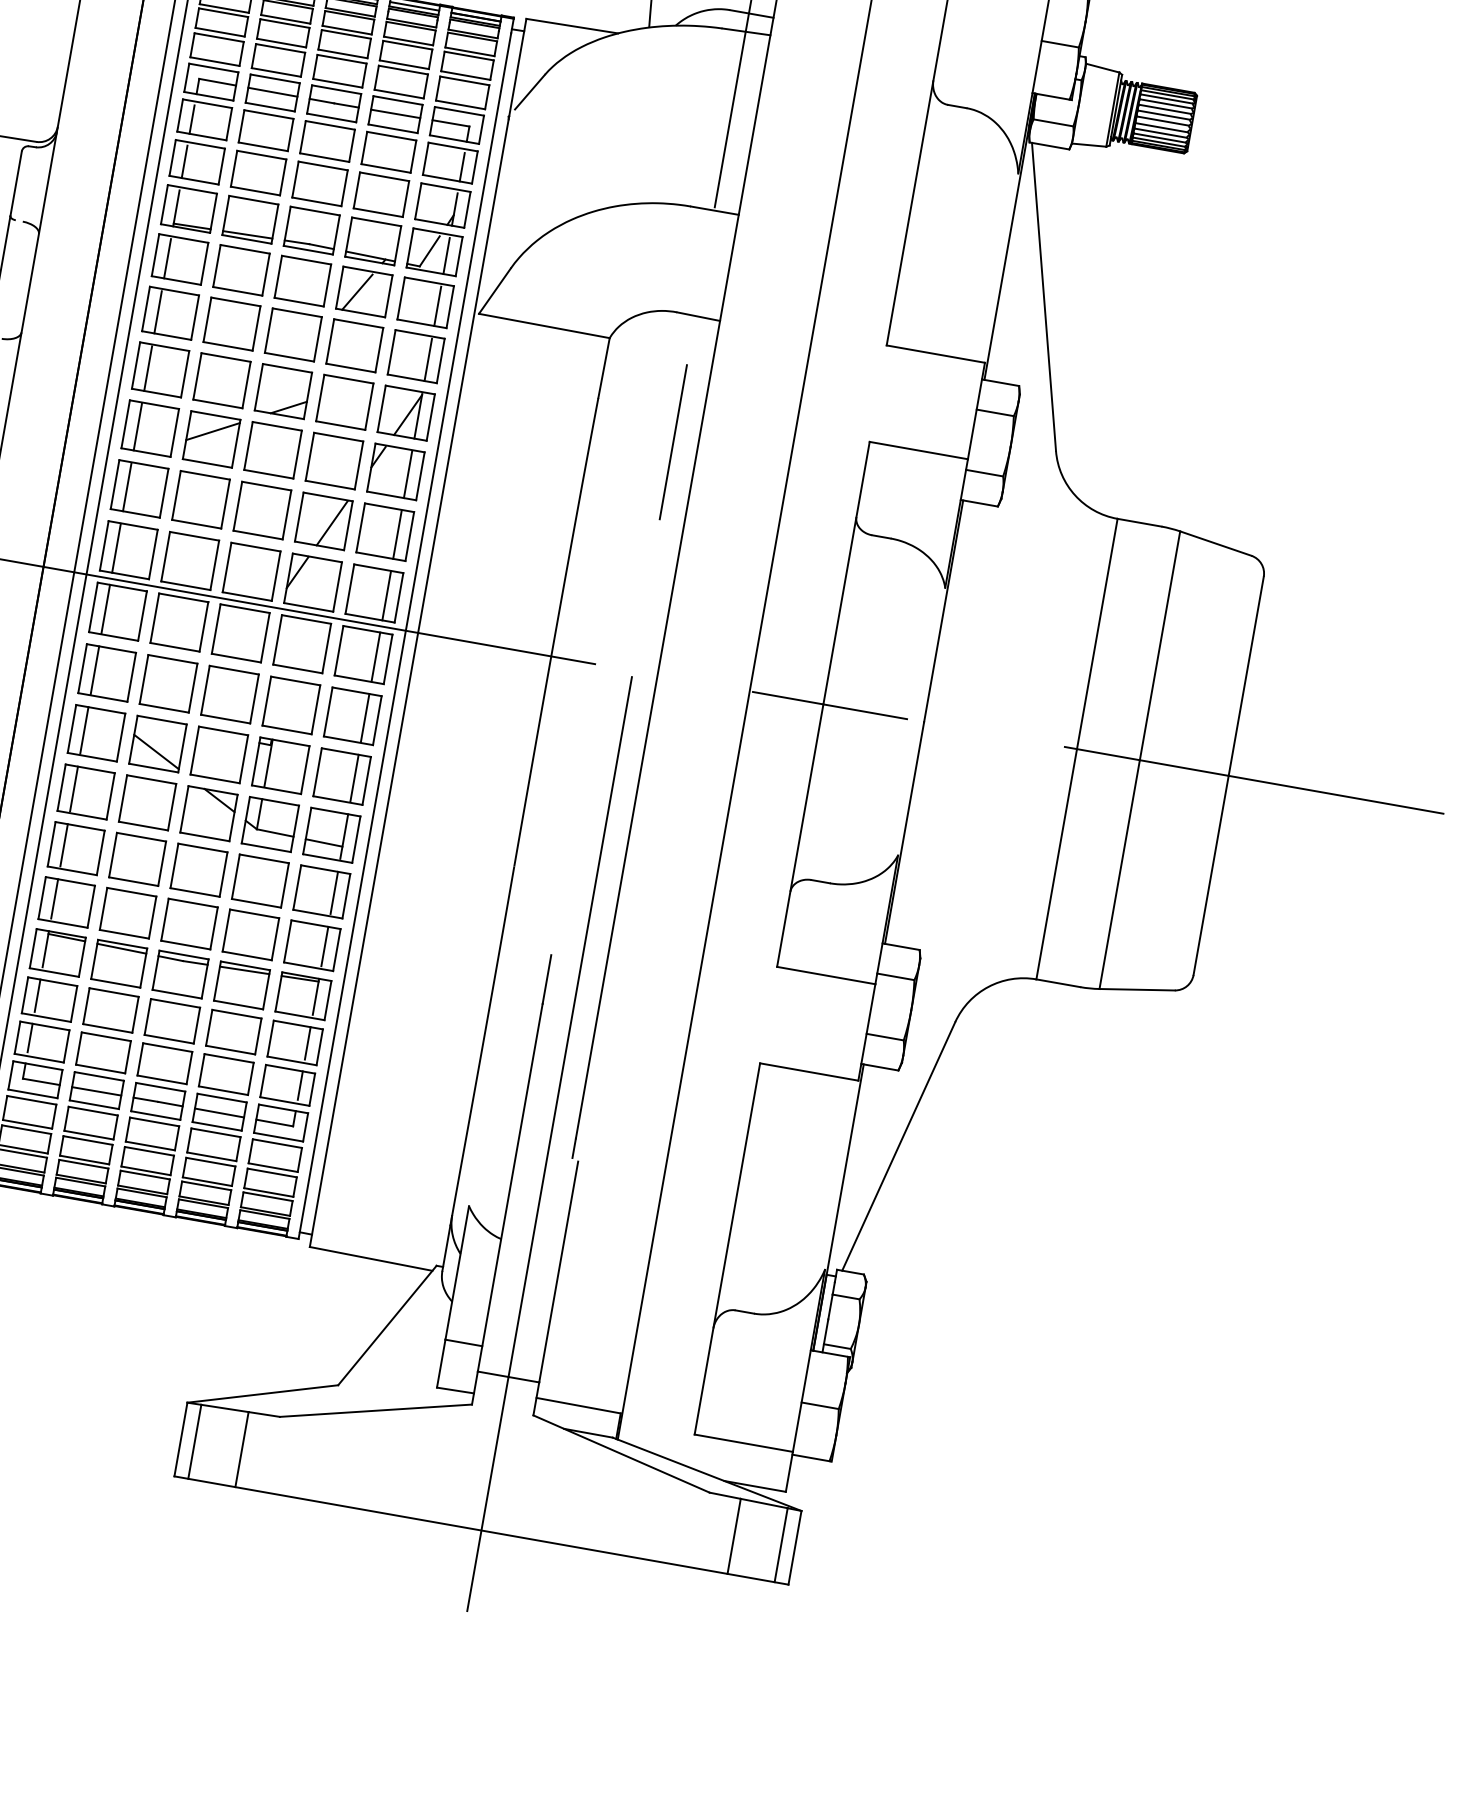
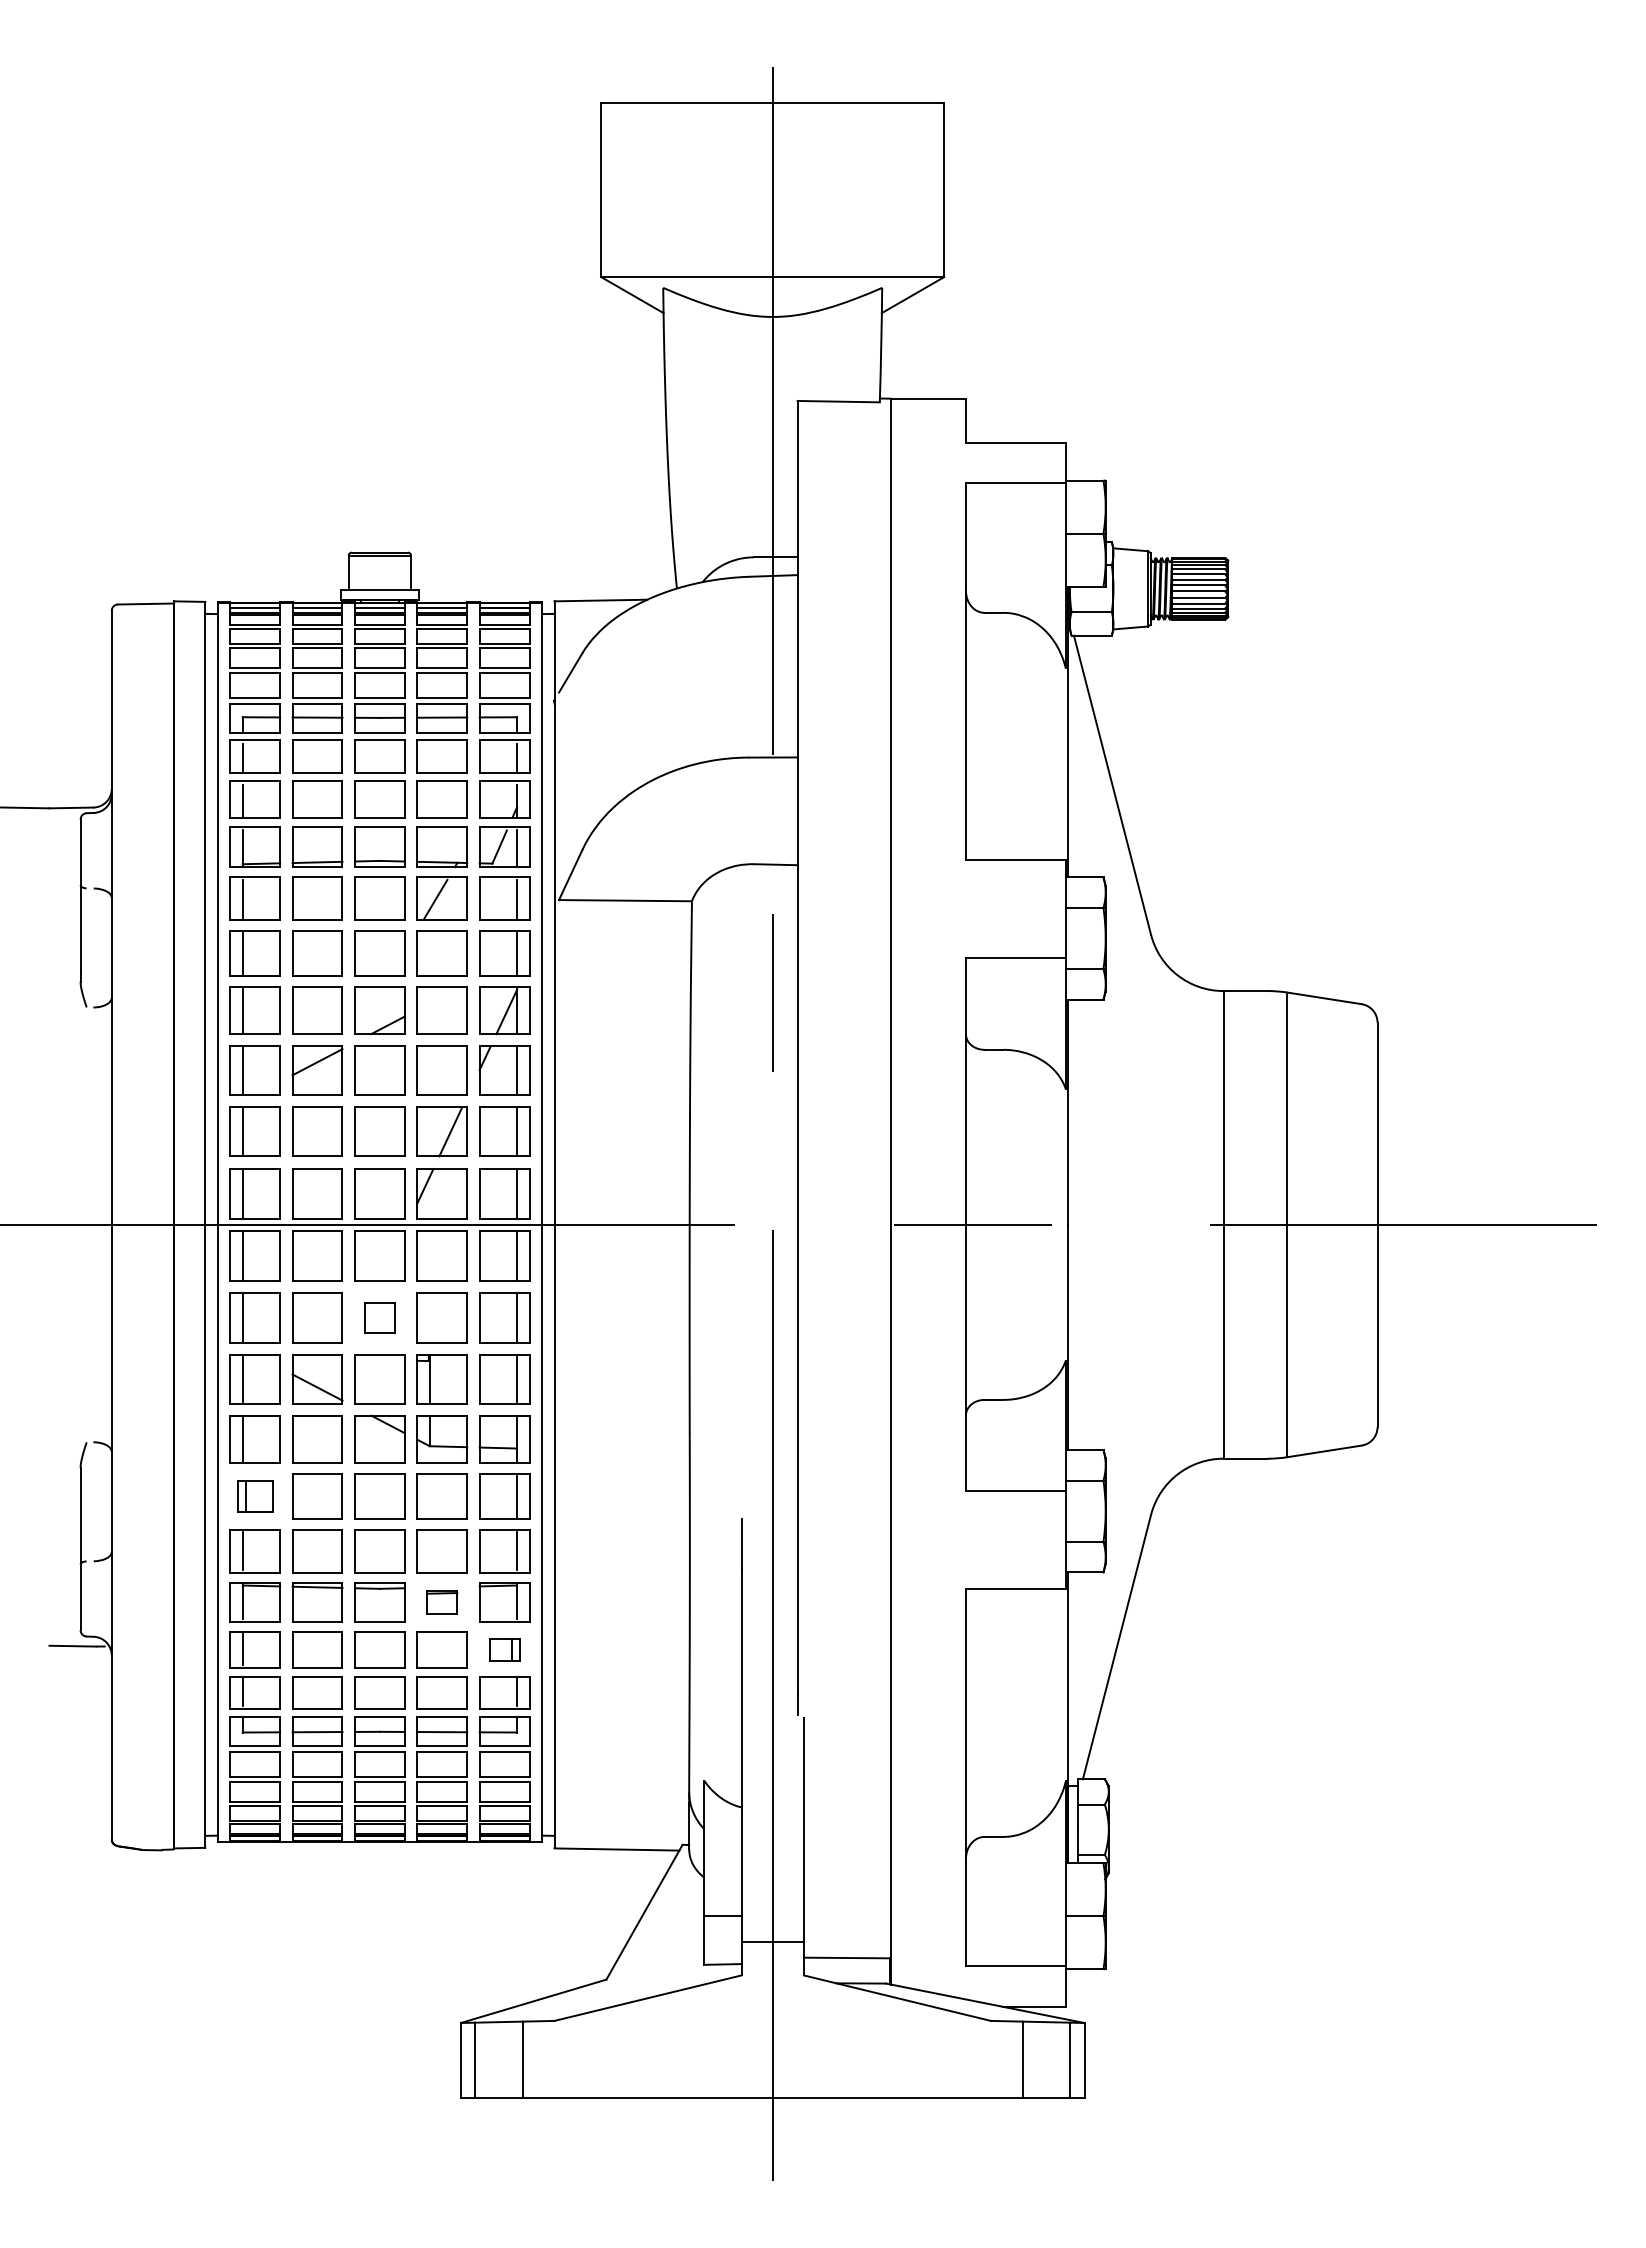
part: (229, 693) -> (379, 1317), size x0.6
part: (75, 848) -> (254, 1496), size x0.7
part: (242, 985) -> (442, 1602), size x0.6
part: (295, 1042) -> (504, 1649), size x0.6

